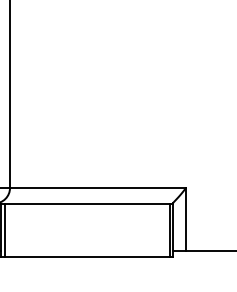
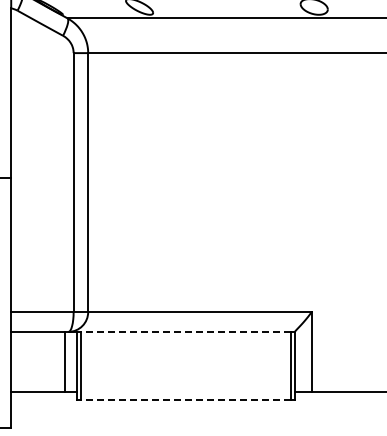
line: (87, 203) -> (186, 331), solid -> dashed
line: (87, 256) -> (186, 399), solid -> dashed

